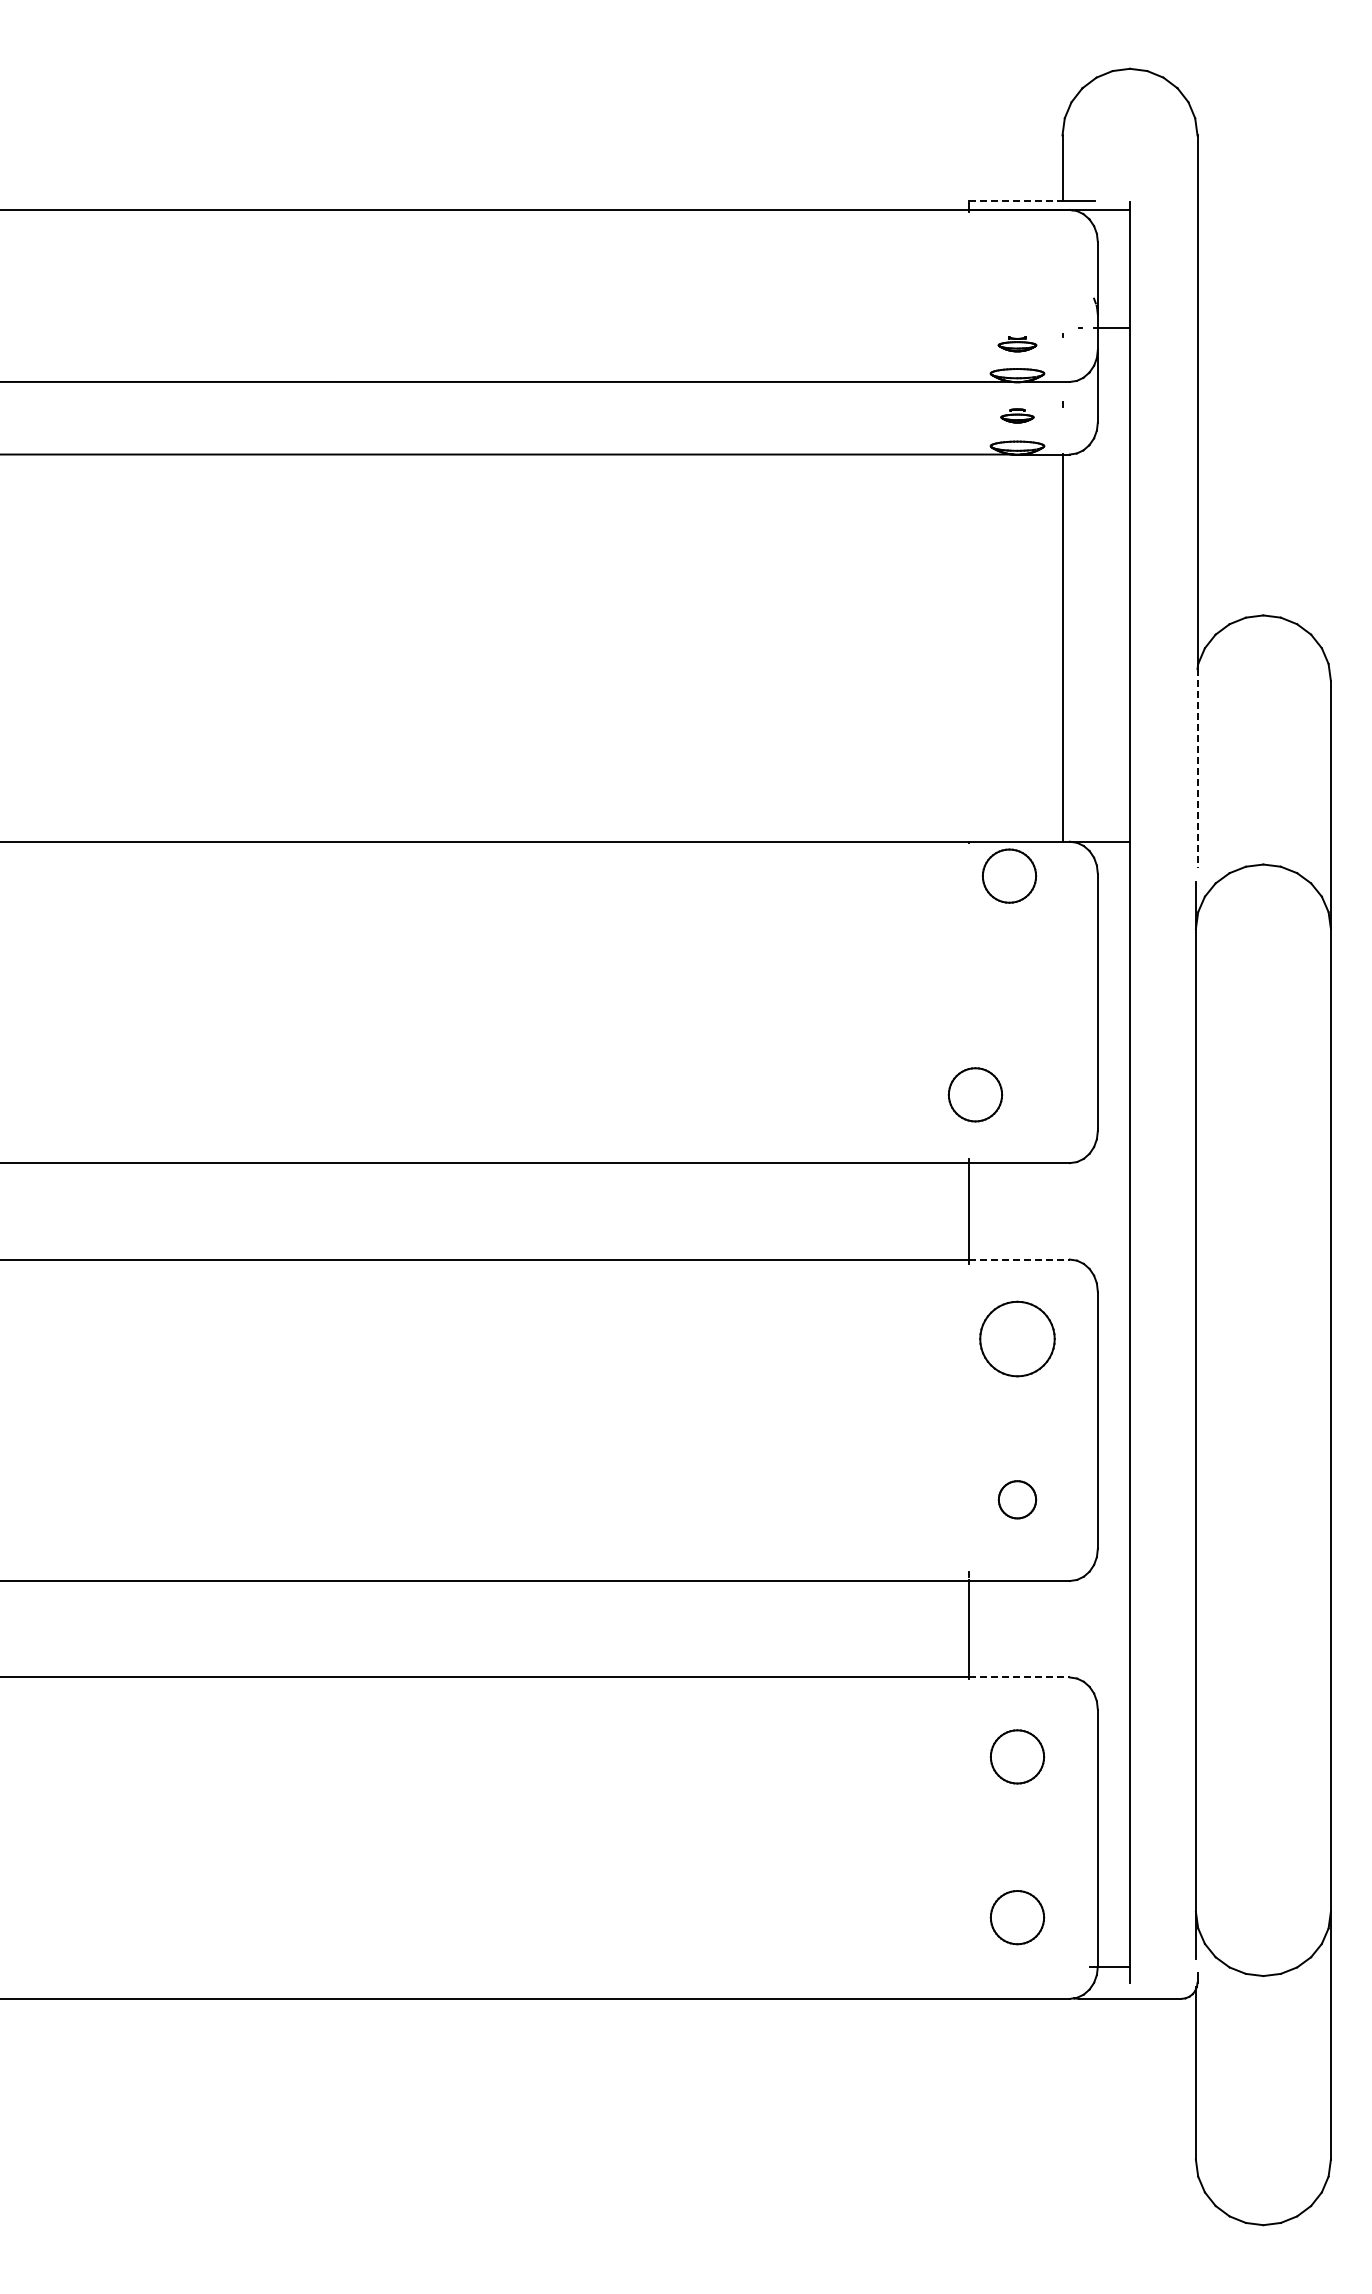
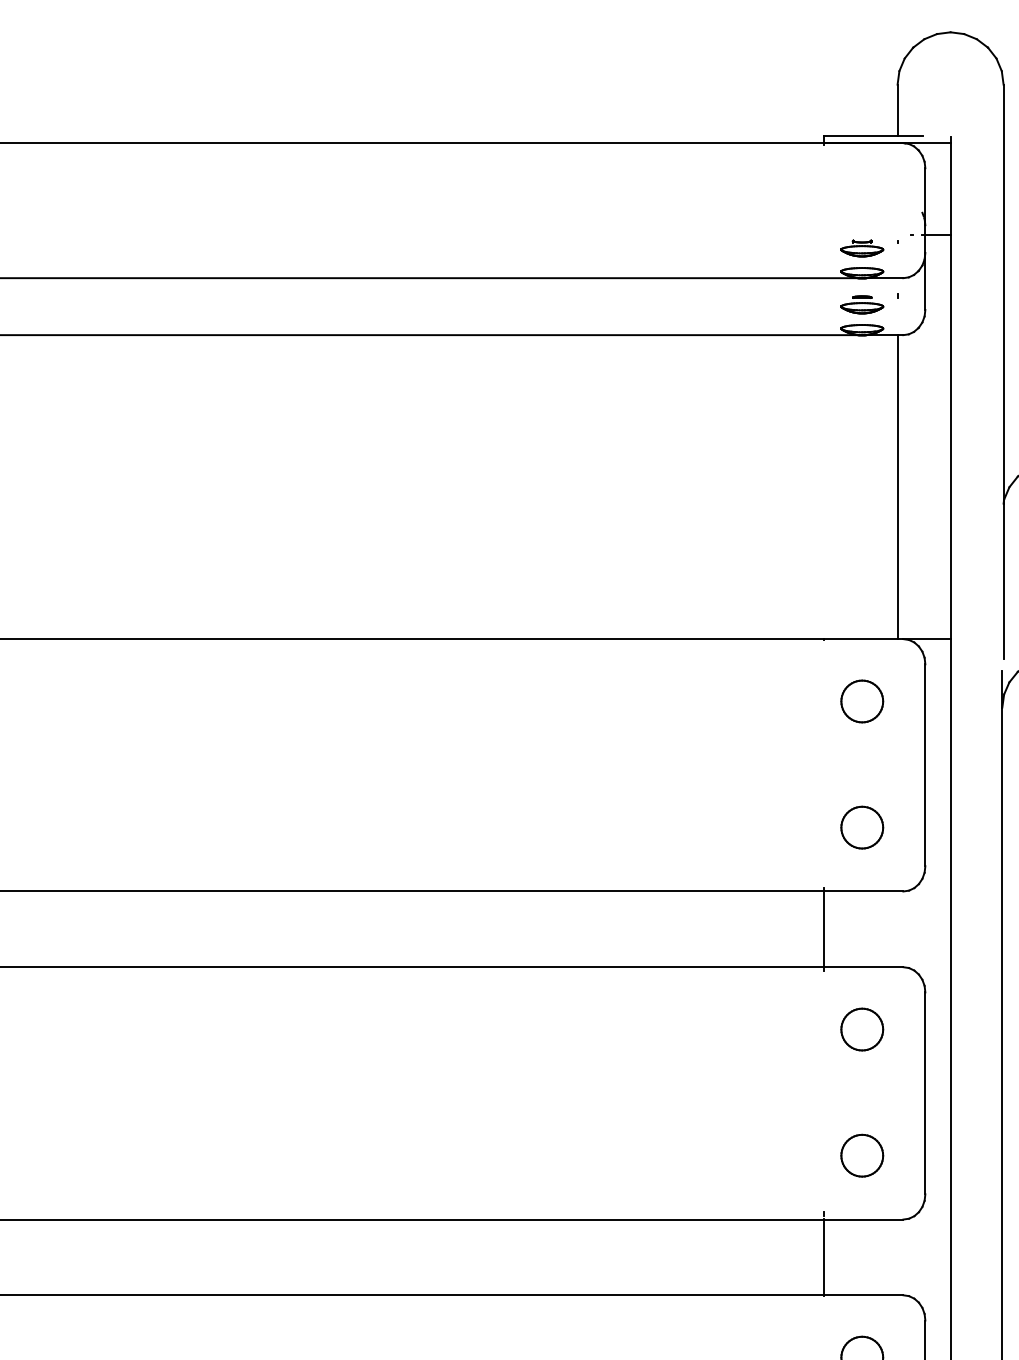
line: (1015, 200) -> (860, 135), dashed -> solid
part: (1017, 344) -> (862, 248), size x1.43
part: (1017, 415) -> (862, 304), size x1.67
line: (1197, 768) -> (1003, 581), dashed -> solid
part: (1009, 875) -> (862, 700), moved
part: (975, 1094) -> (862, 827), moved
line: (1020, 1259) -> (864, 967), dashed -> solid
part: (1017, 1338) -> (862, 1029), size x0.71
part: (1017, 1499) -> (862, 1155), size x1.43
line: (1020, 1677) -> (864, 1295), dashed -> solid

